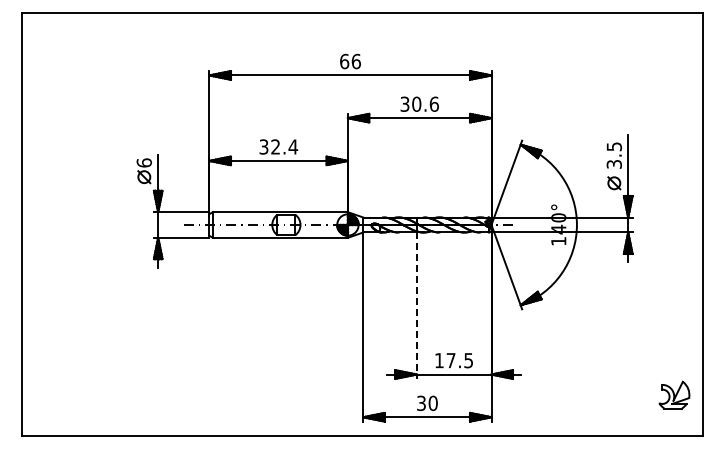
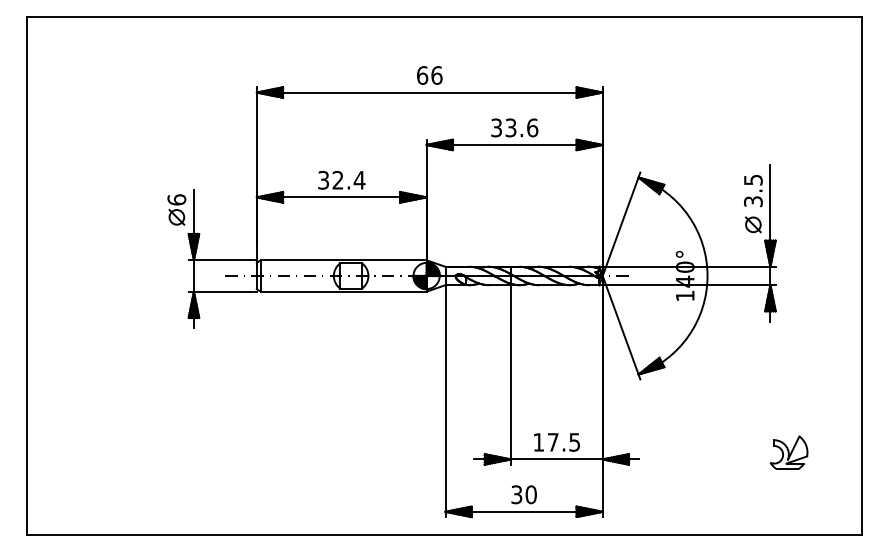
text: (416, 103) -> (510, 126), 30.6 -> 33.6
line: (416, 306) -> (510, 375), dashed -> solid
part: (674, 394) -> (789, 452), moved

